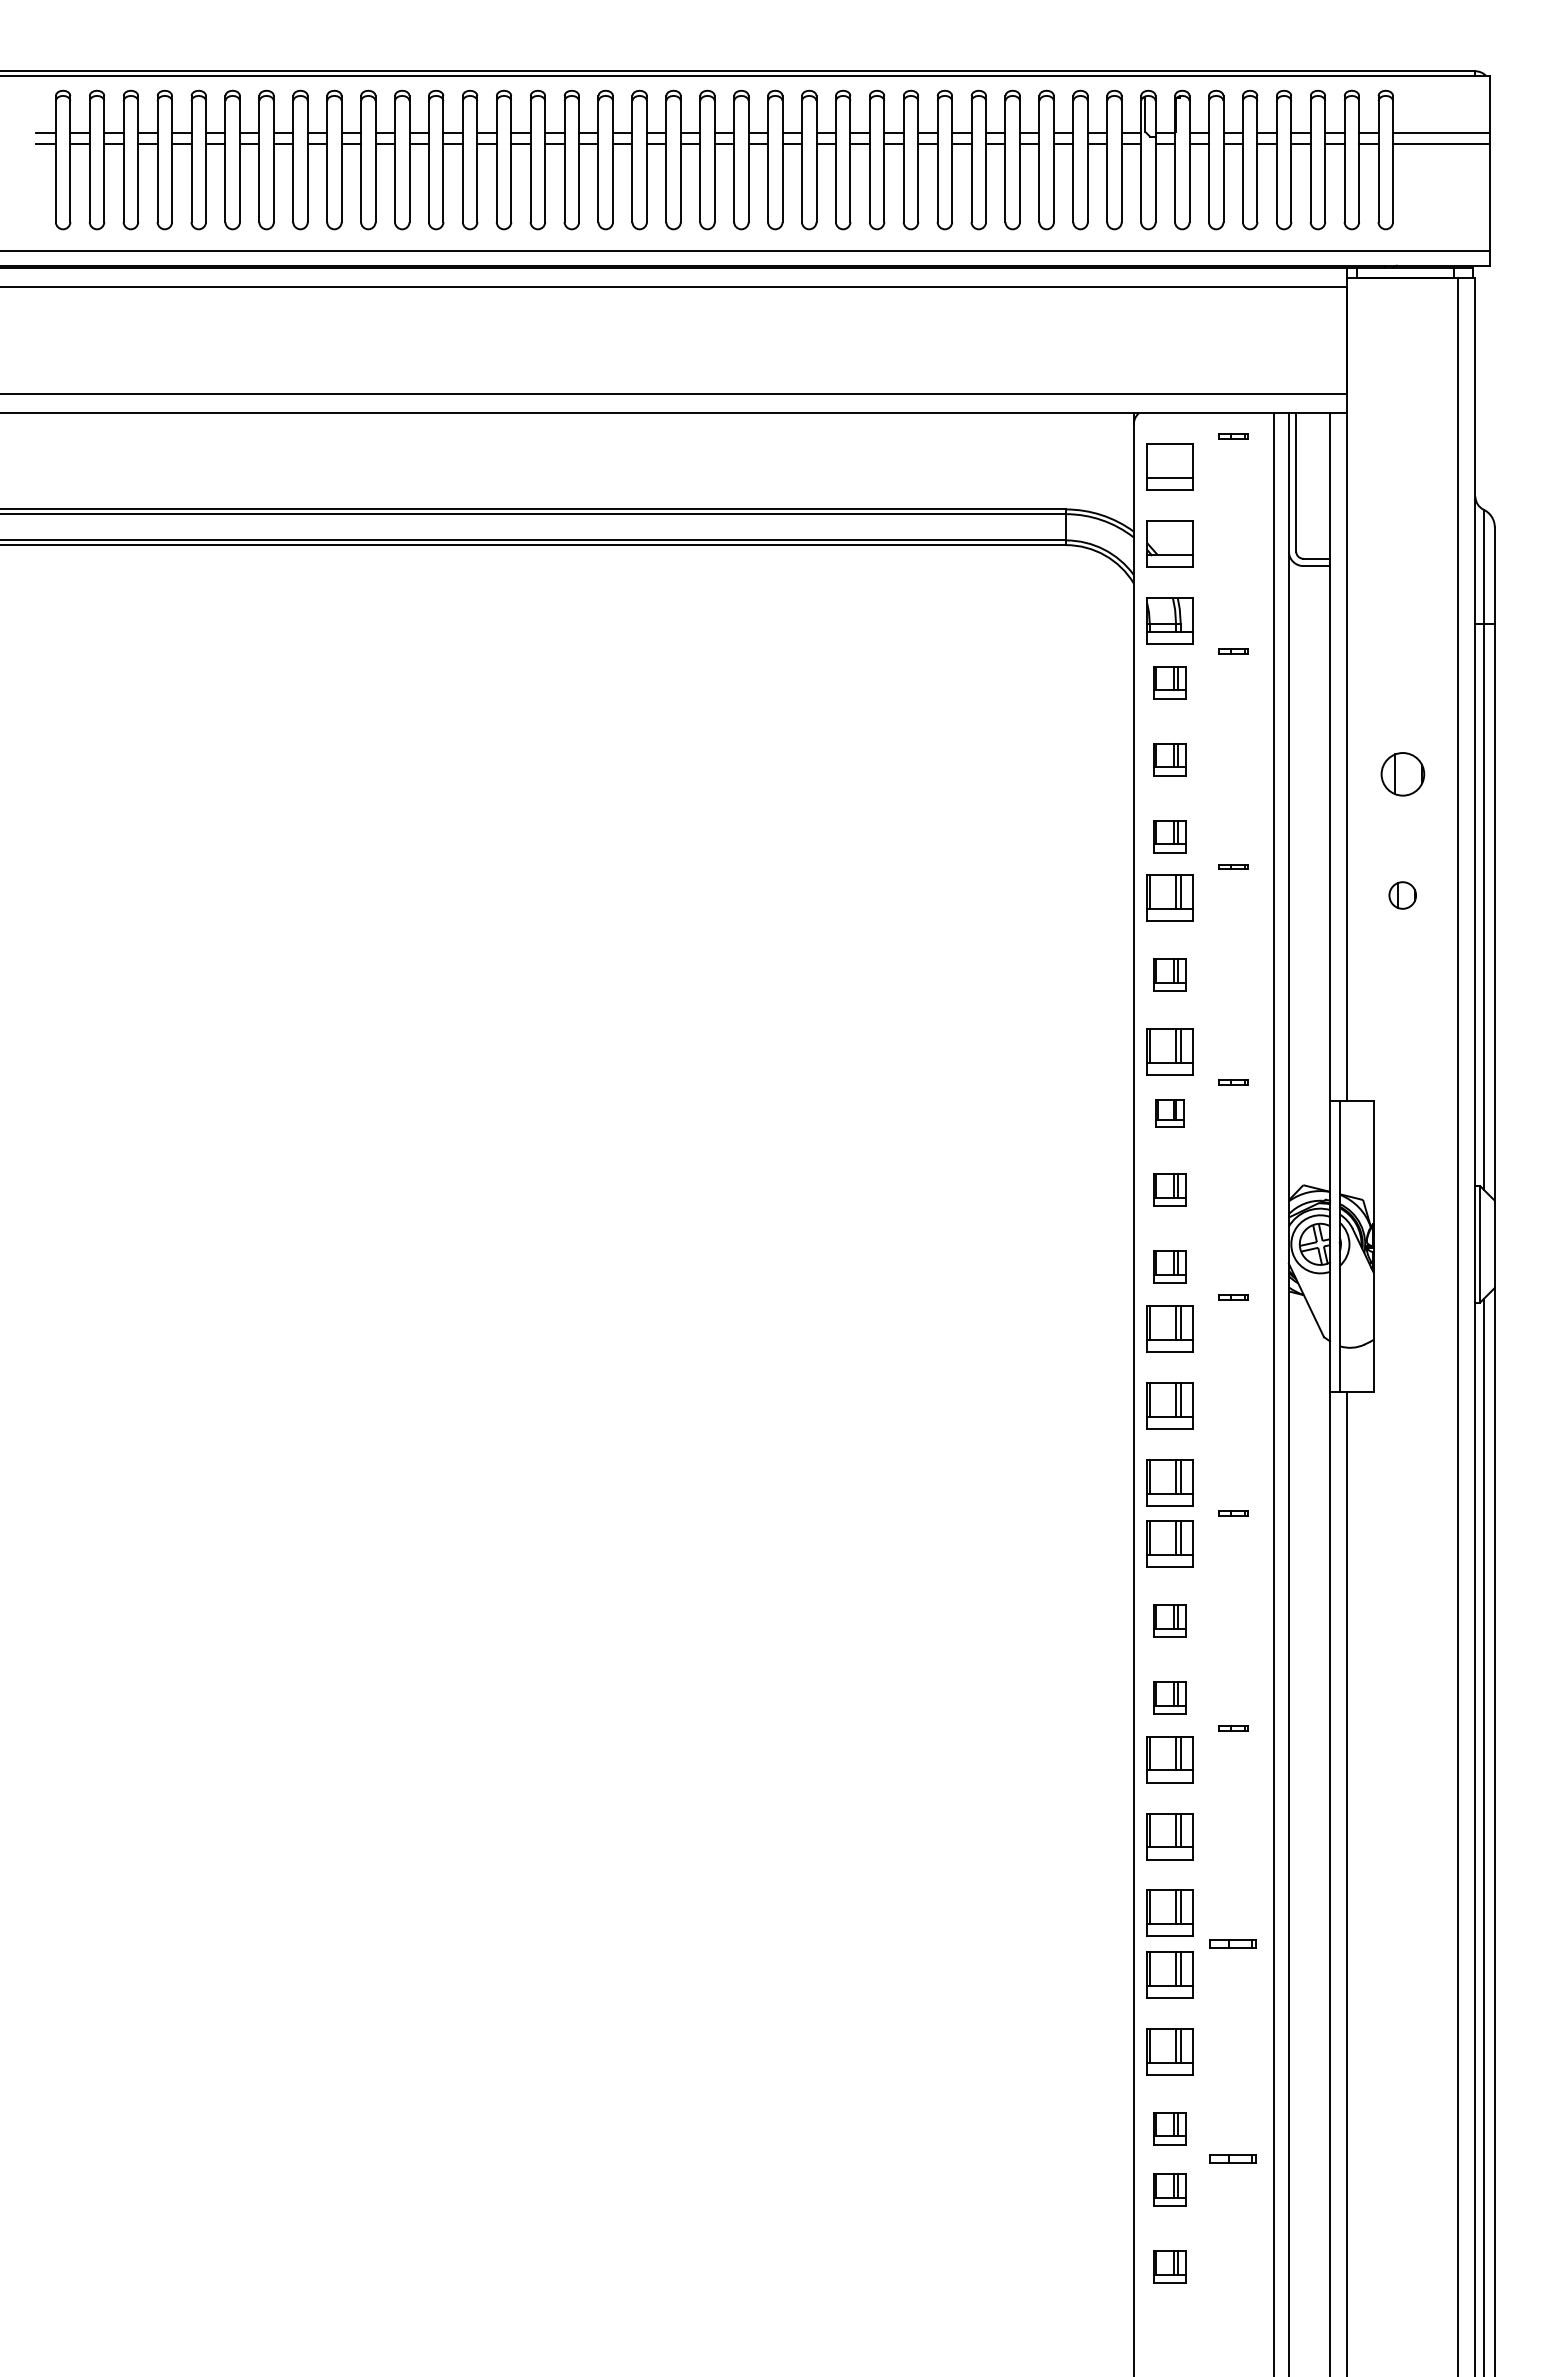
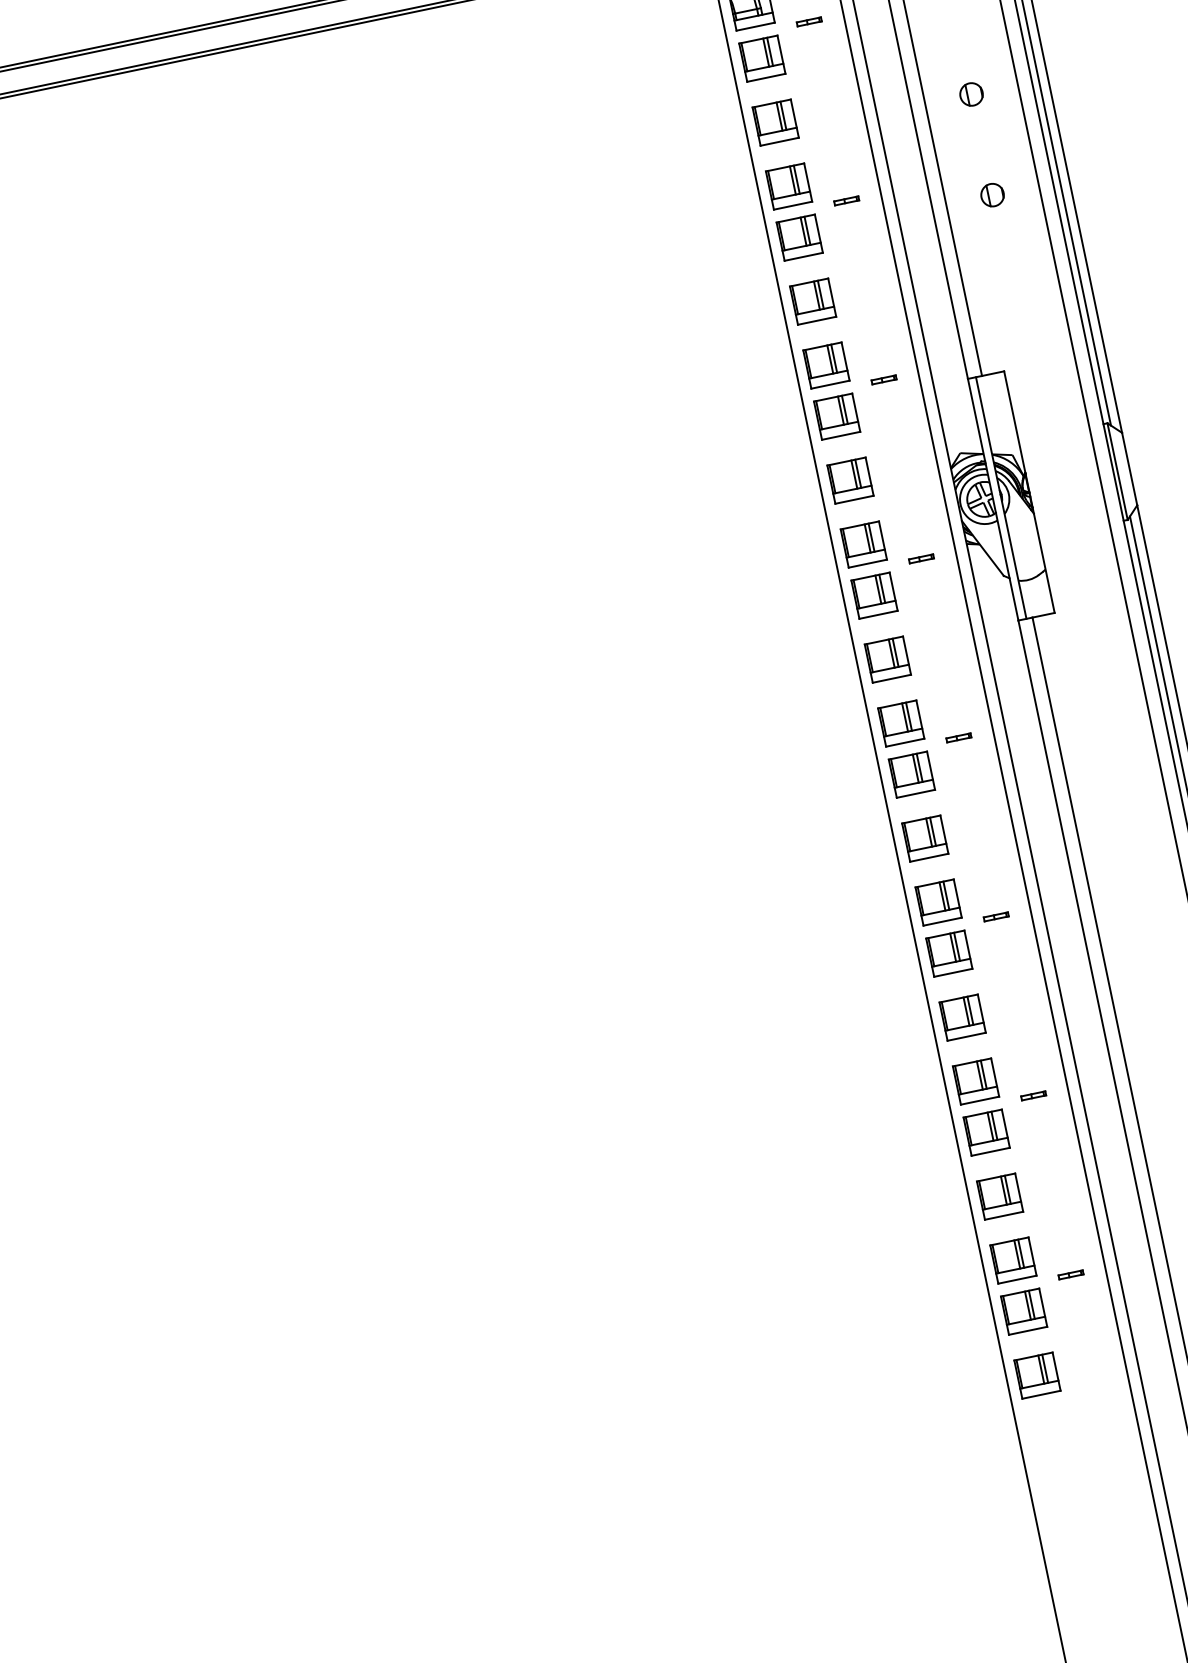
part: (1169, 682) -> (761, 58), size x1.43
part: (1169, 759) -> (775, 122), size x1.43
part: (1402, 774) -> (971, 94), size x0.62
part: (1169, 836) -> (788, 186), size x1.43
part: (1169, 974) -> (812, 301), size x1.43
part: (1169, 1113) -> (836, 416), size x1.67
part: (1169, 1189) -> (849, 480), size x1.43
part: (1169, 1266) -> (863, 543), size x1.43
part: (1169, 1620) -> (924, 838), size x1.43
part: (1169, 1697) -> (937, 902), size x1.43
part: (1233, 1943) -> (1033, 1095), size x0.62
part: (1169, 2128) -> (1012, 1260), size x1.43
part: (1233, 2159) -> (1071, 1275), size x0.62
part: (1169, 2189) -> (1023, 1311), size x1.43
part: (1169, 2266) -> (1036, 1375), size x1.43

